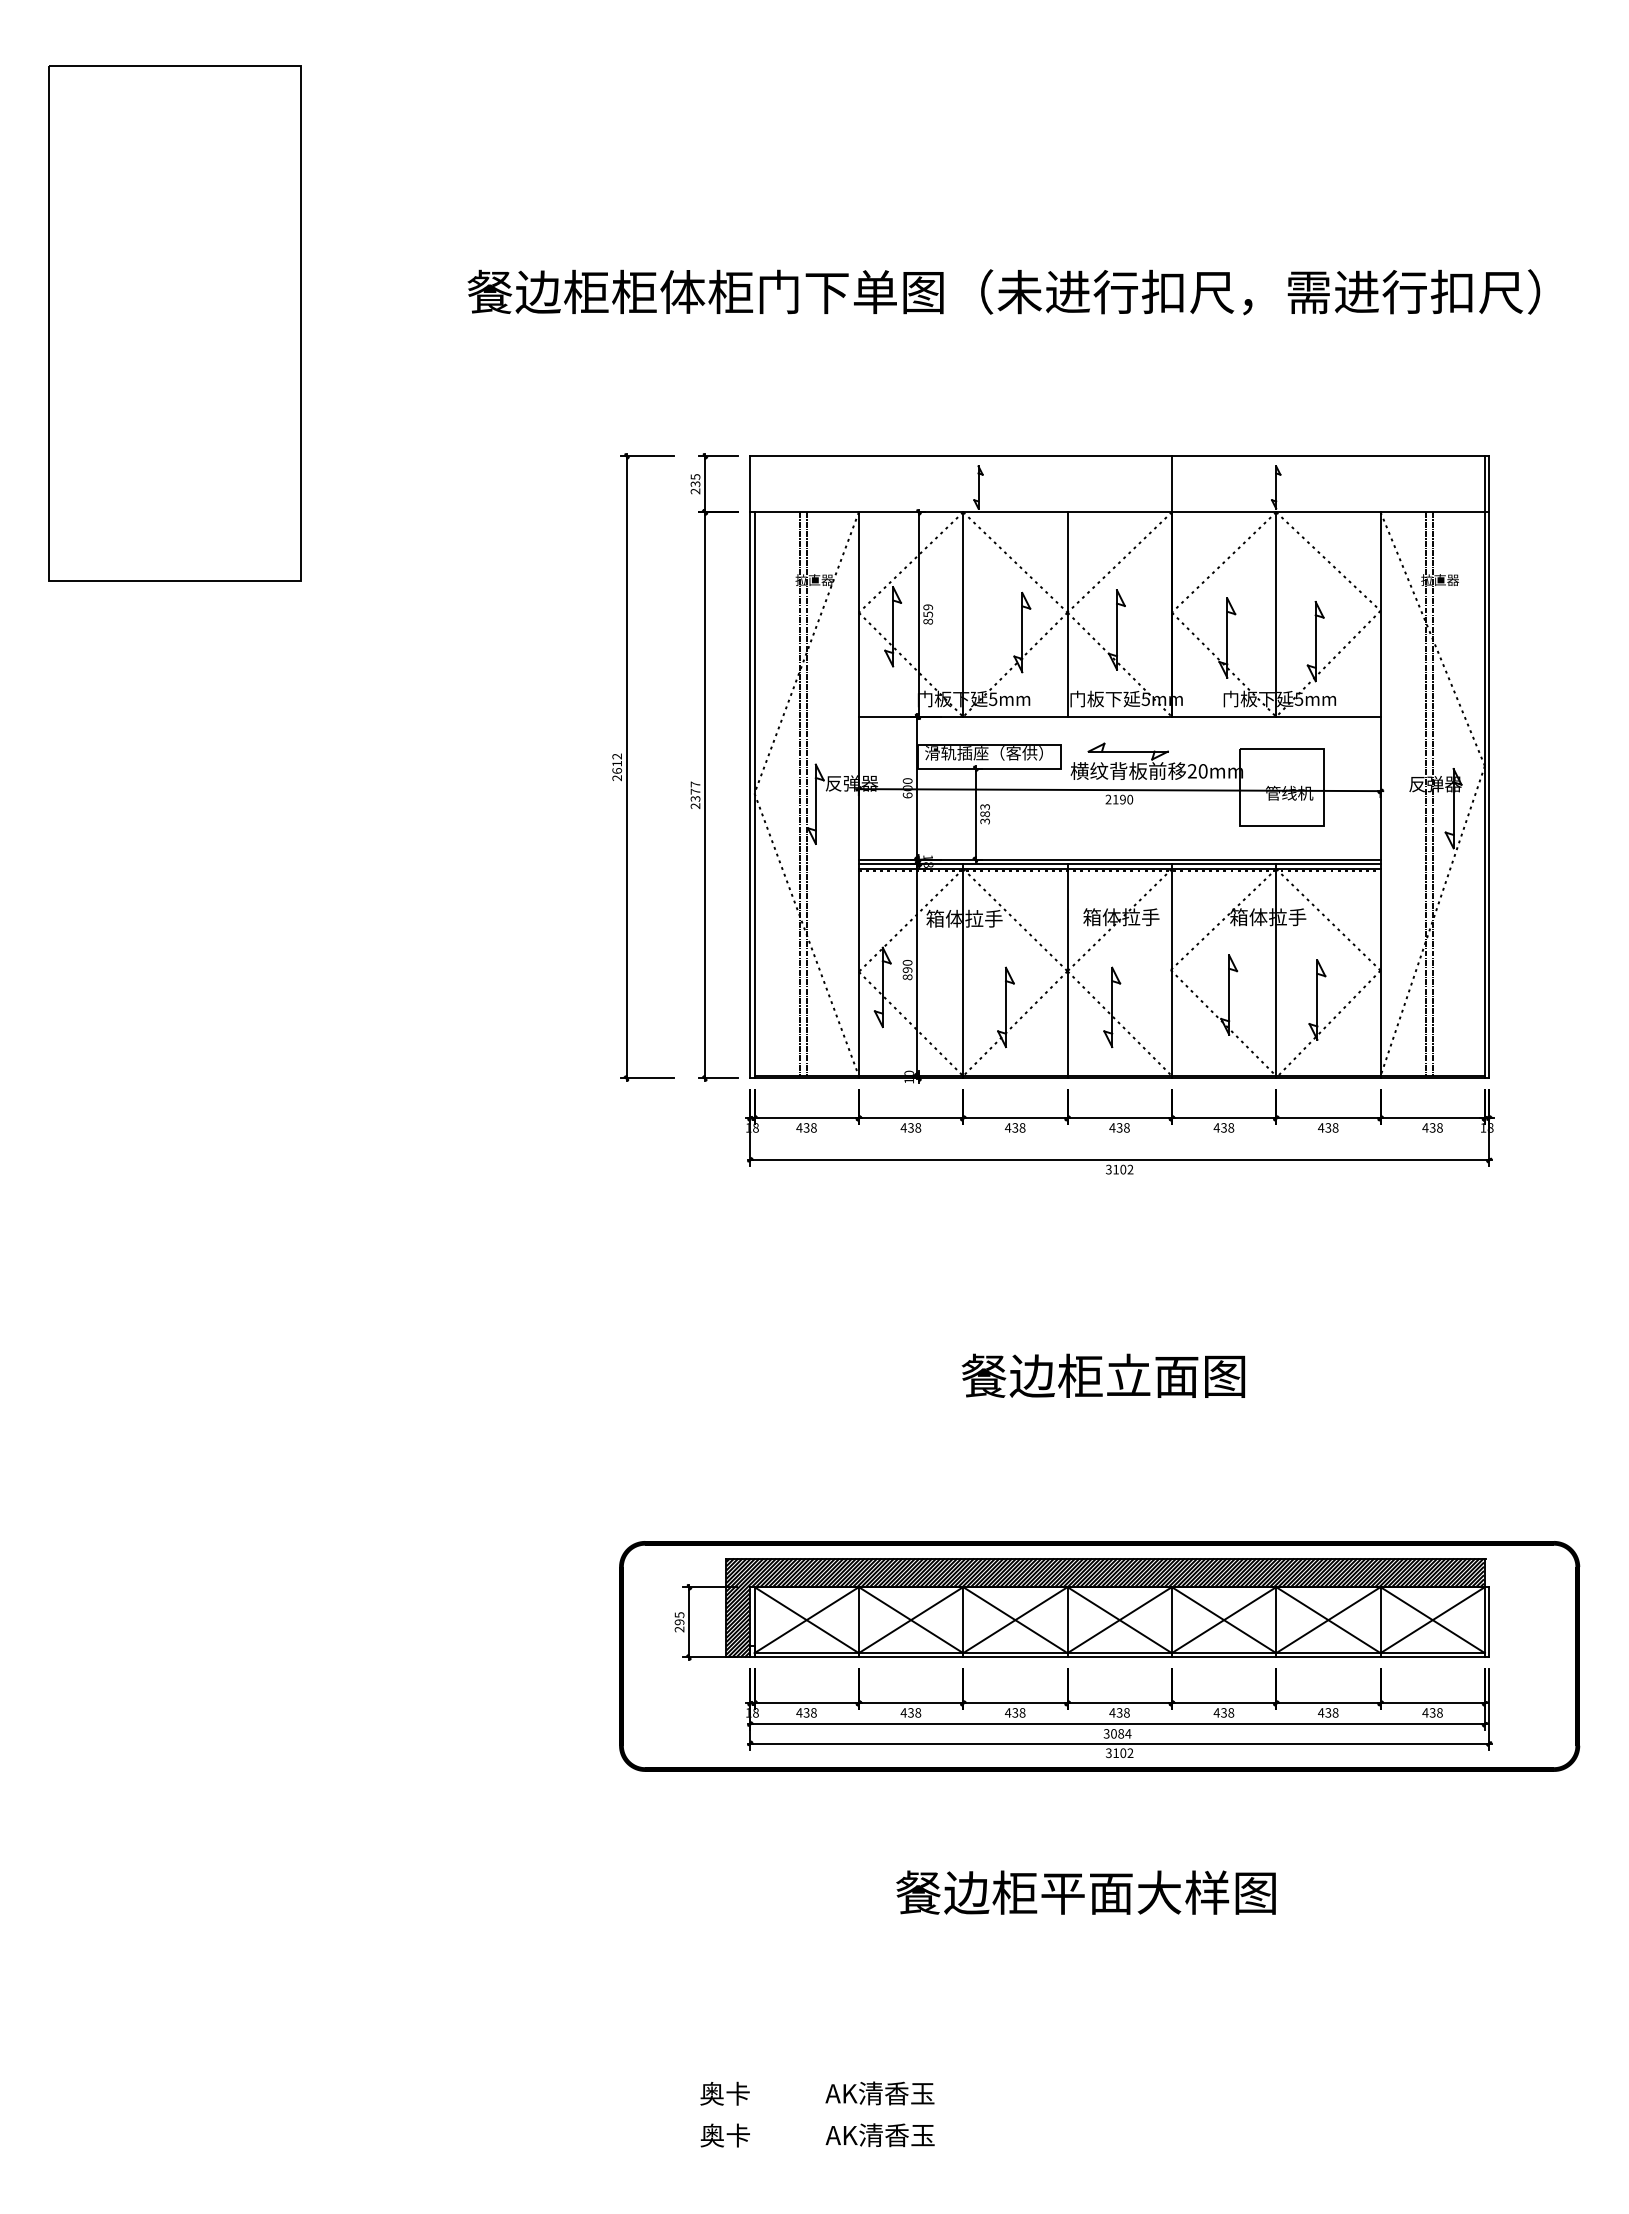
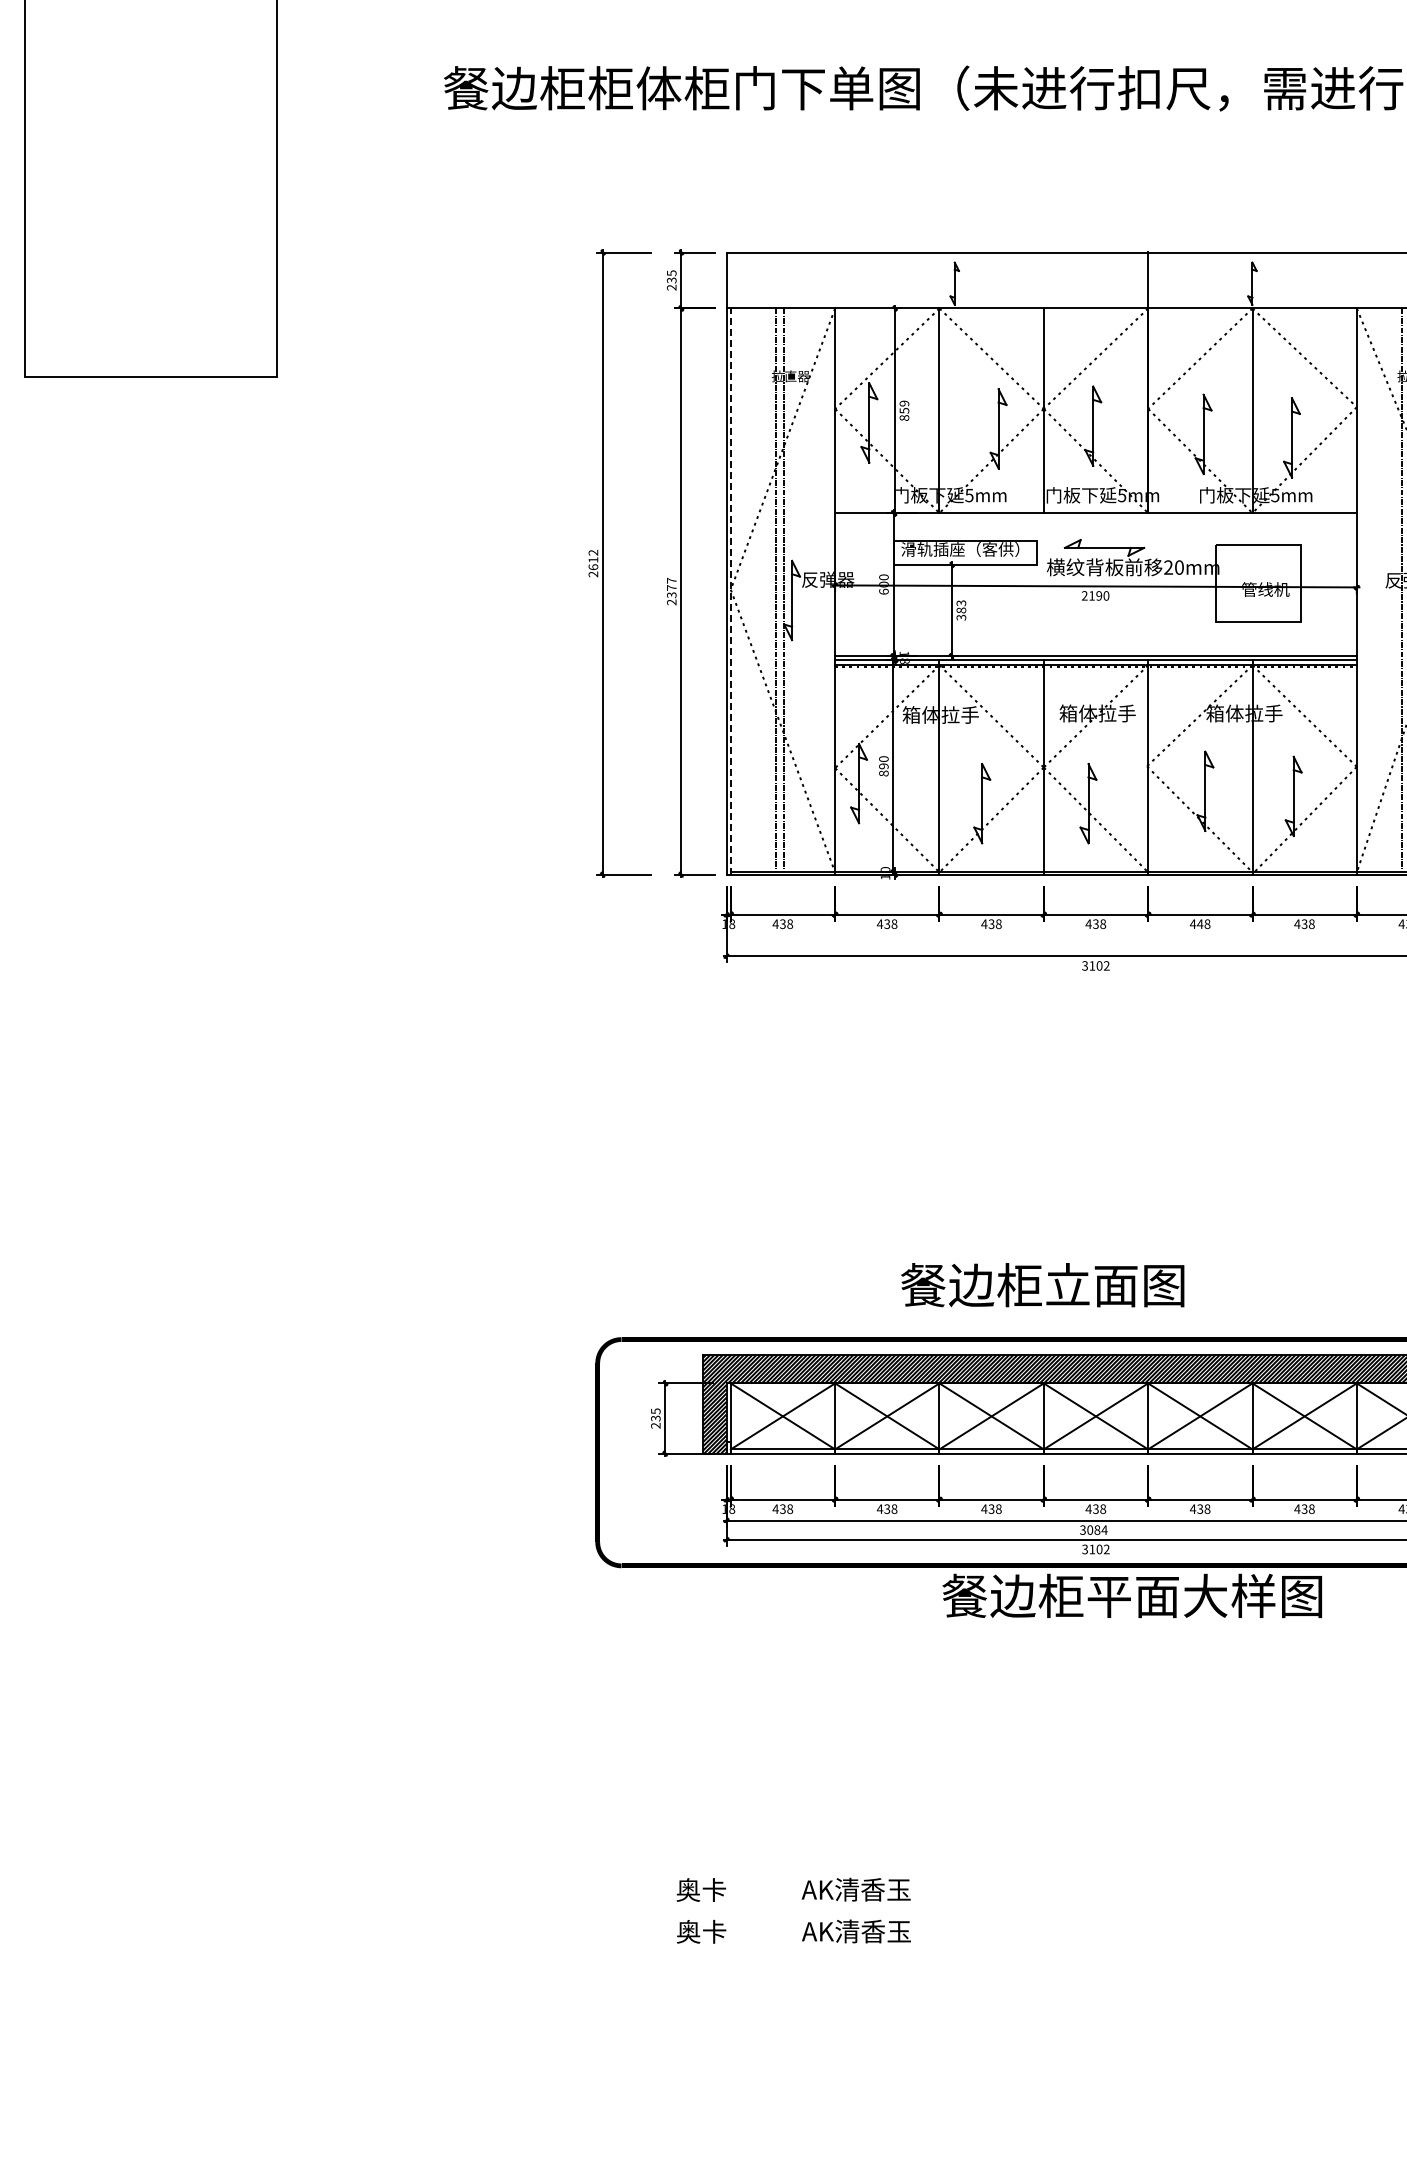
line: (754, 794) -> (730, 590), solid -> dashed
text: (1223, 1127) -> (1199, 923), 438 -> 448
text: (1102, 1375) -> (1041, 1284), moved
text: (679, 1622) -> (655, 1418), 295 -> 235
text: (1085, 1892) -> (1131, 1595), moved

